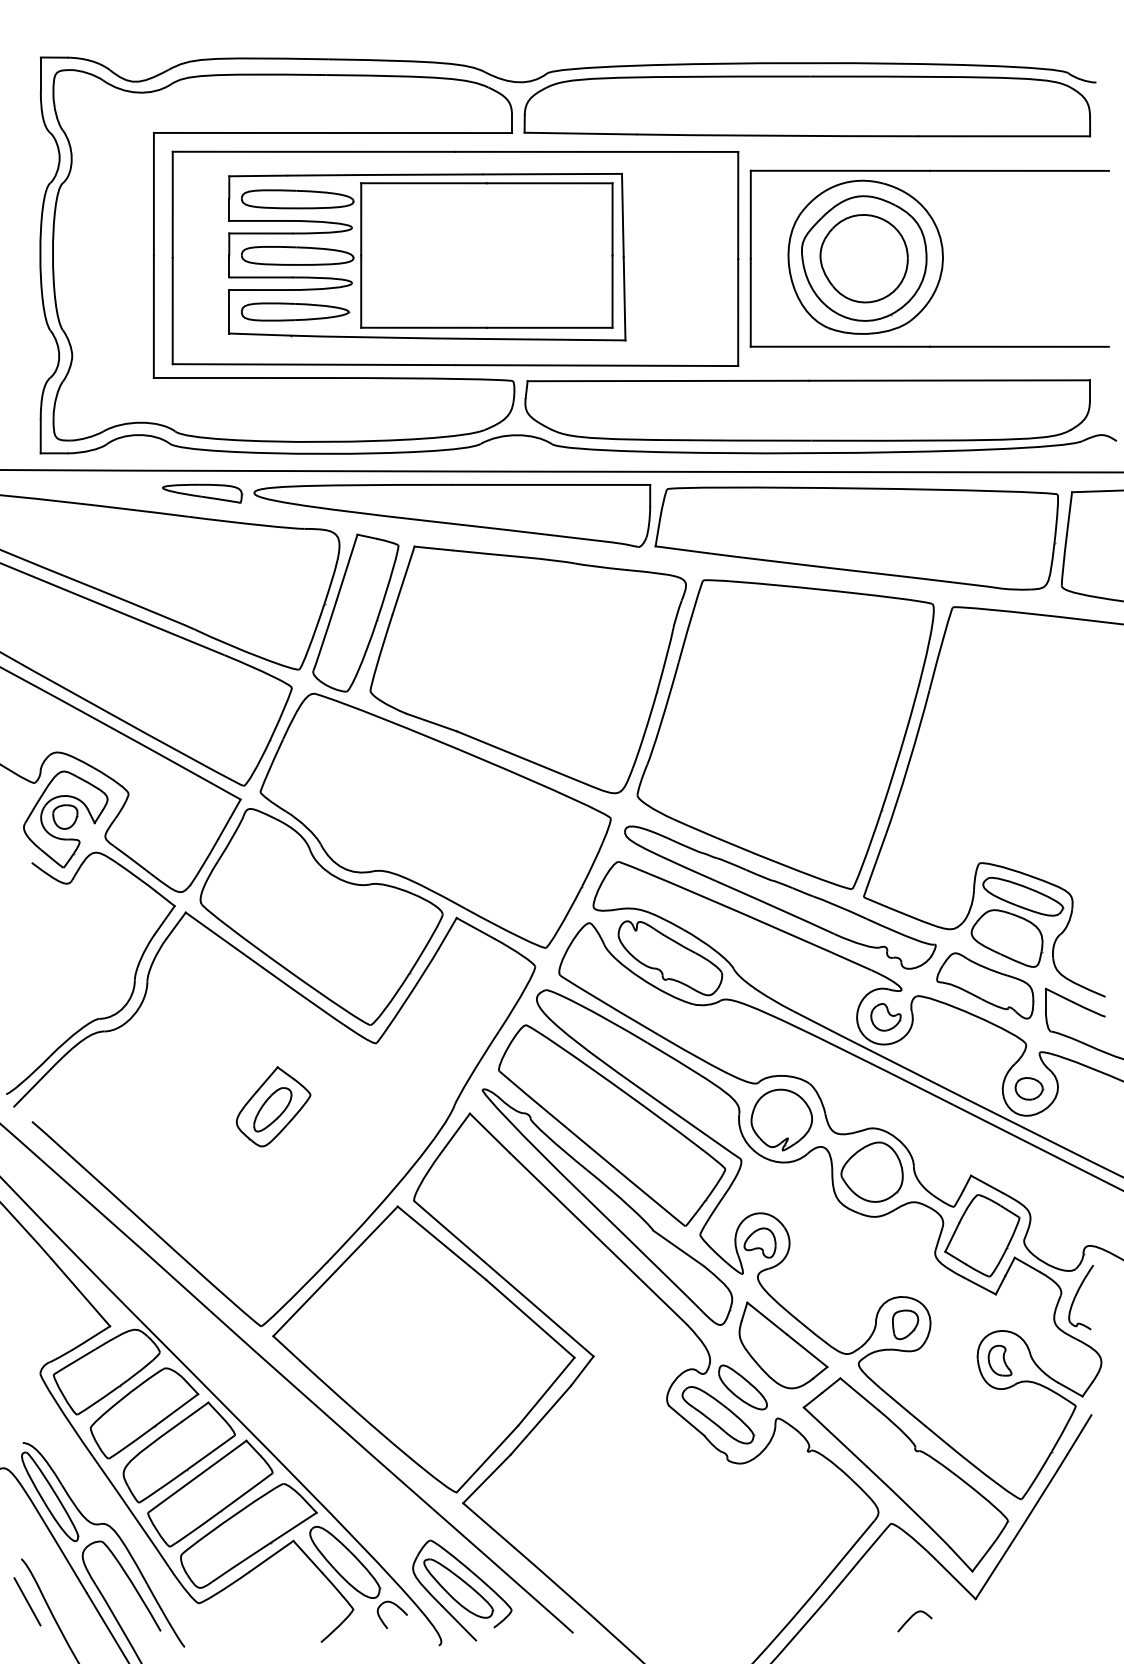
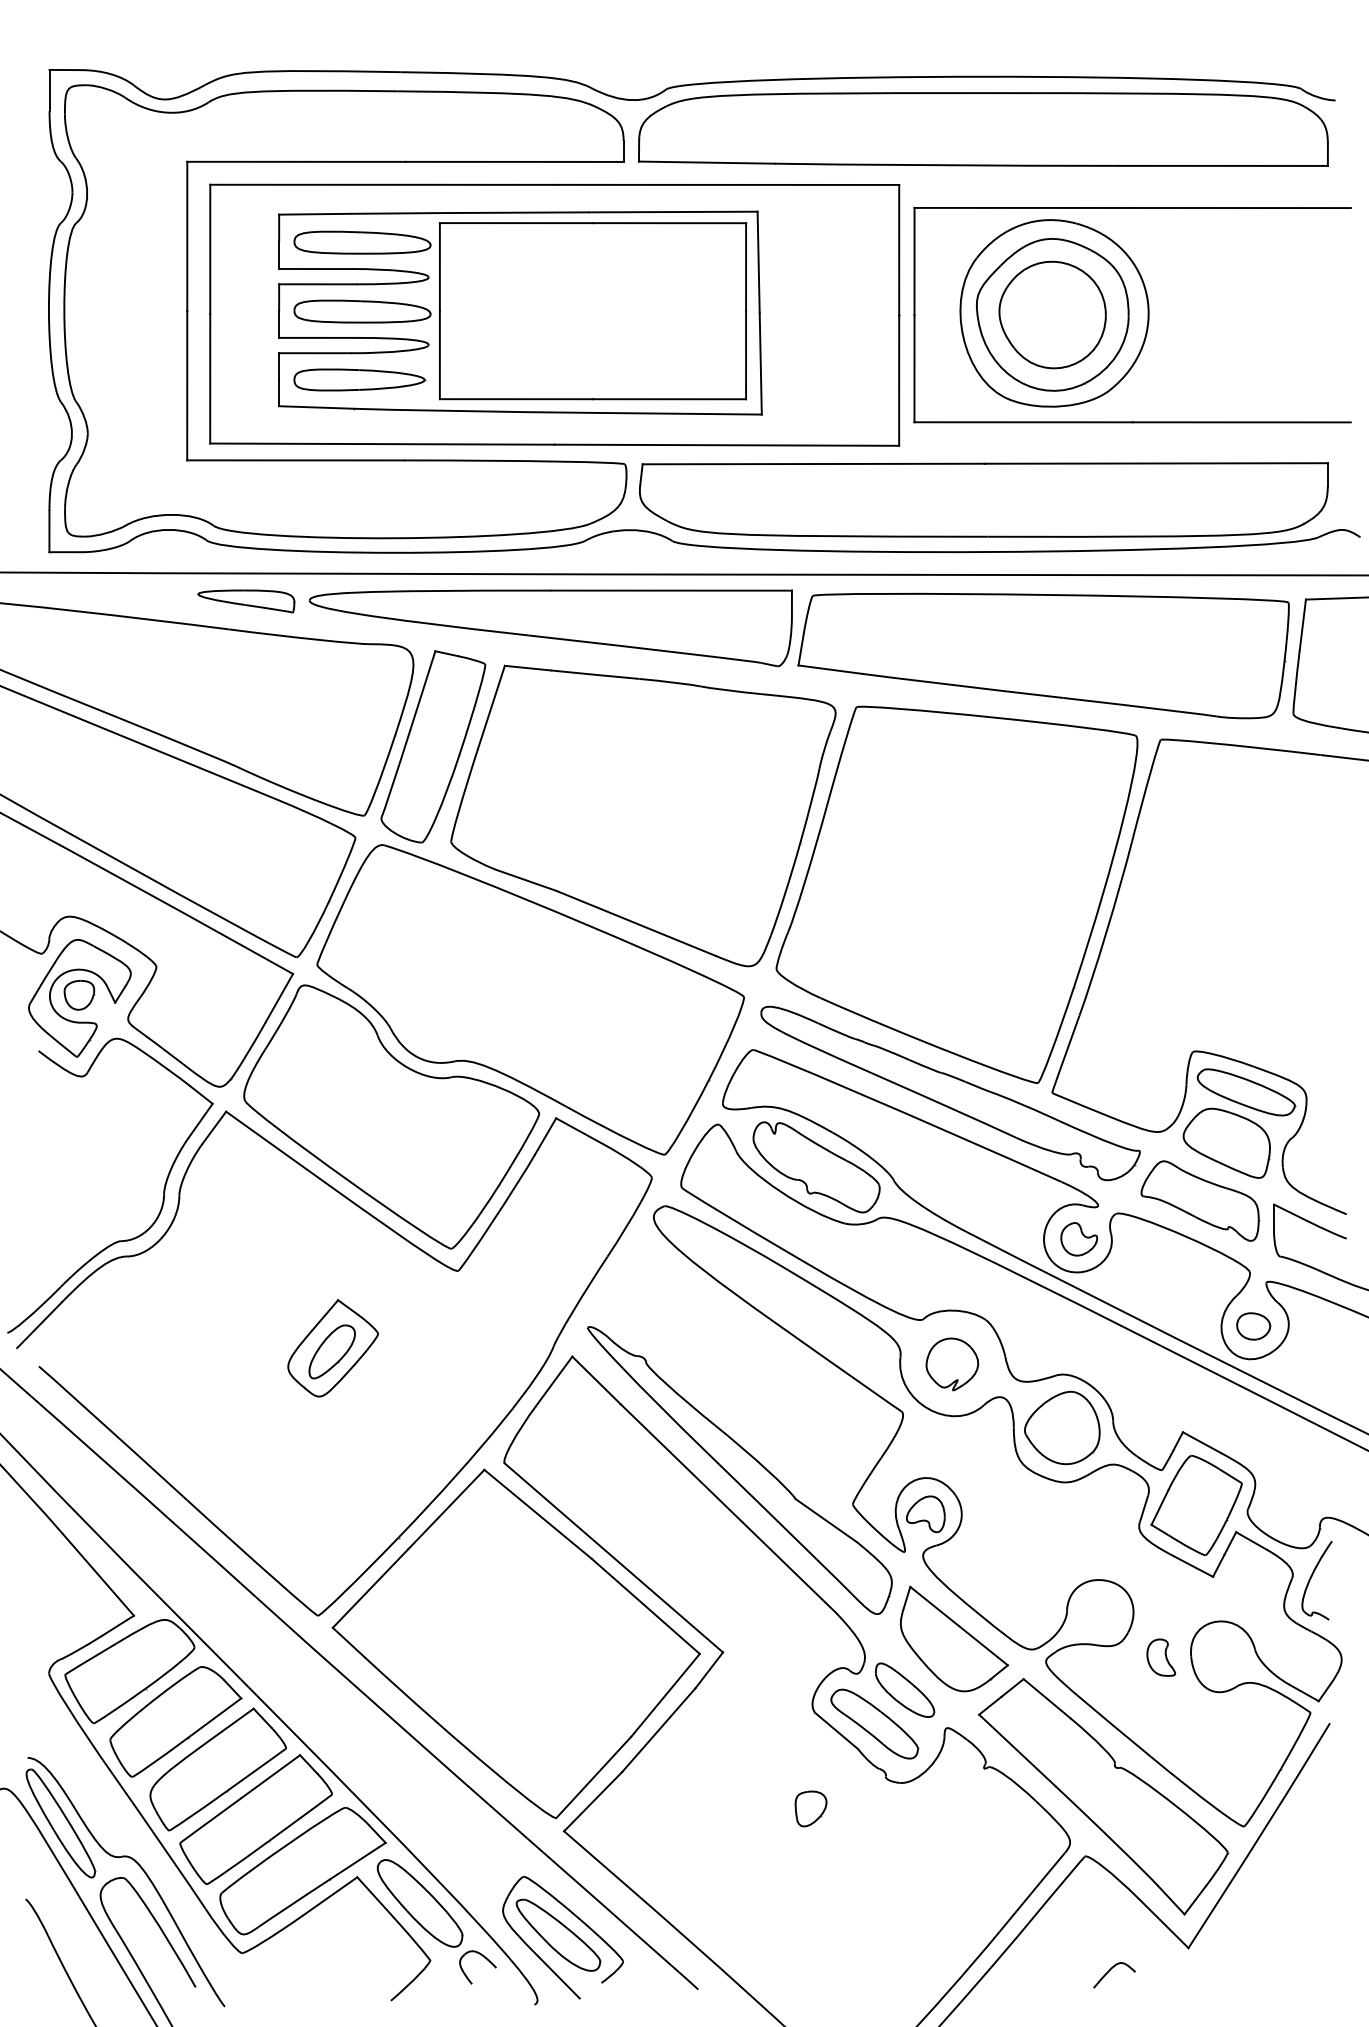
part: (781, 1120) -> (952, 1364), size x0.7
part: (612, 1125) -> (745, 1371), removed
part: (905, 1324) -> (810, 1808), moved
part: (1000, 1360) -> (1161, 1657), moved
line: (27, 1601) -> (33, 1951), removed

